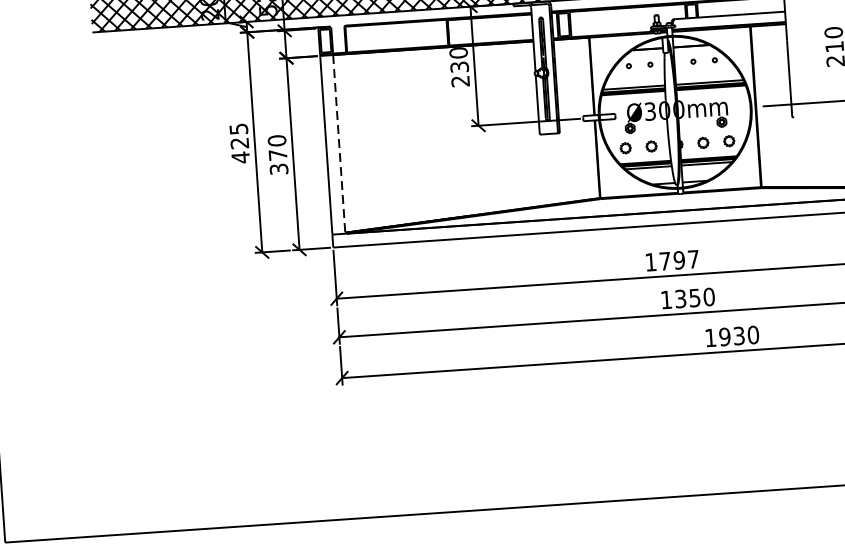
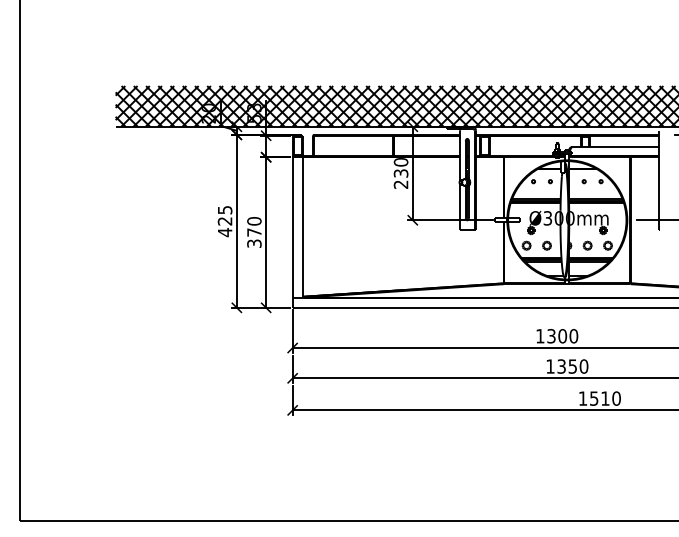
line: (338, 144) -> (302, 227), dashed -> solid
text: (679, 260) -> (562, 336), 1797 -> 1300
text: (731, 336) -> (599, 398), 1930 -> 1510

